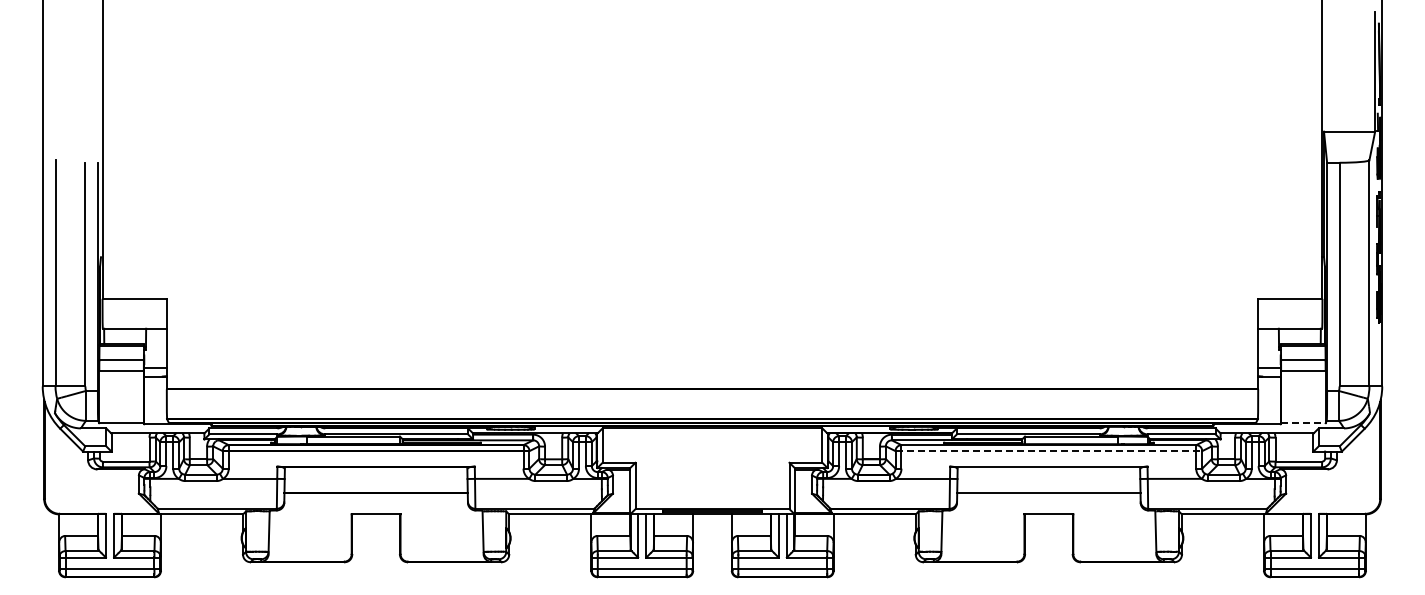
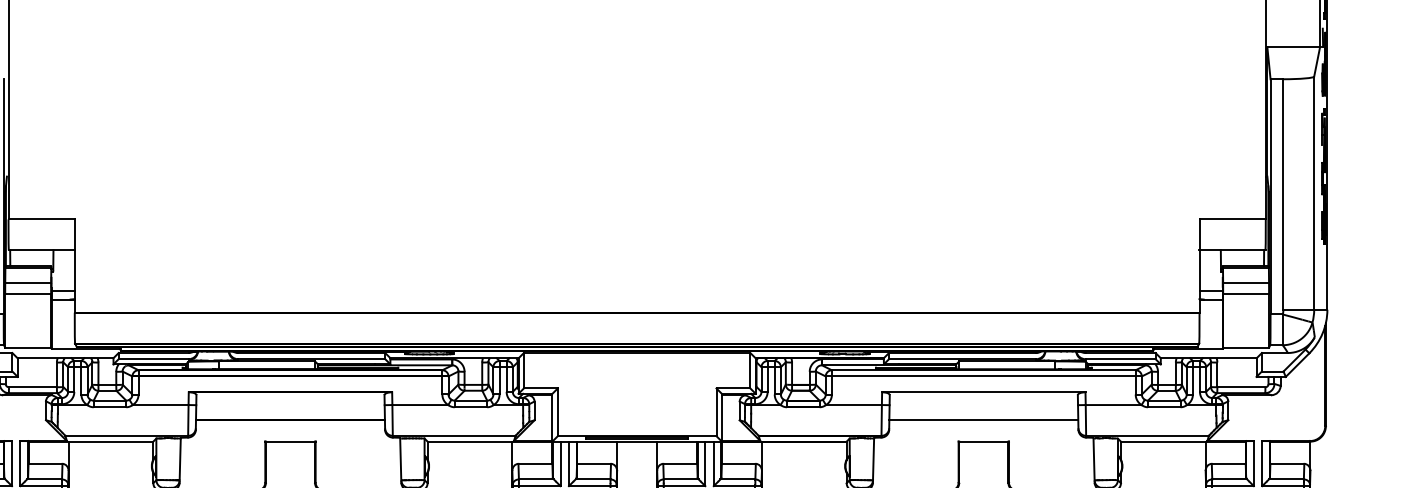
line: (1303, 423) -> (1246, 347), dashed -> solid
line: (1049, 451) -> (984, 376), dashed -> solid

